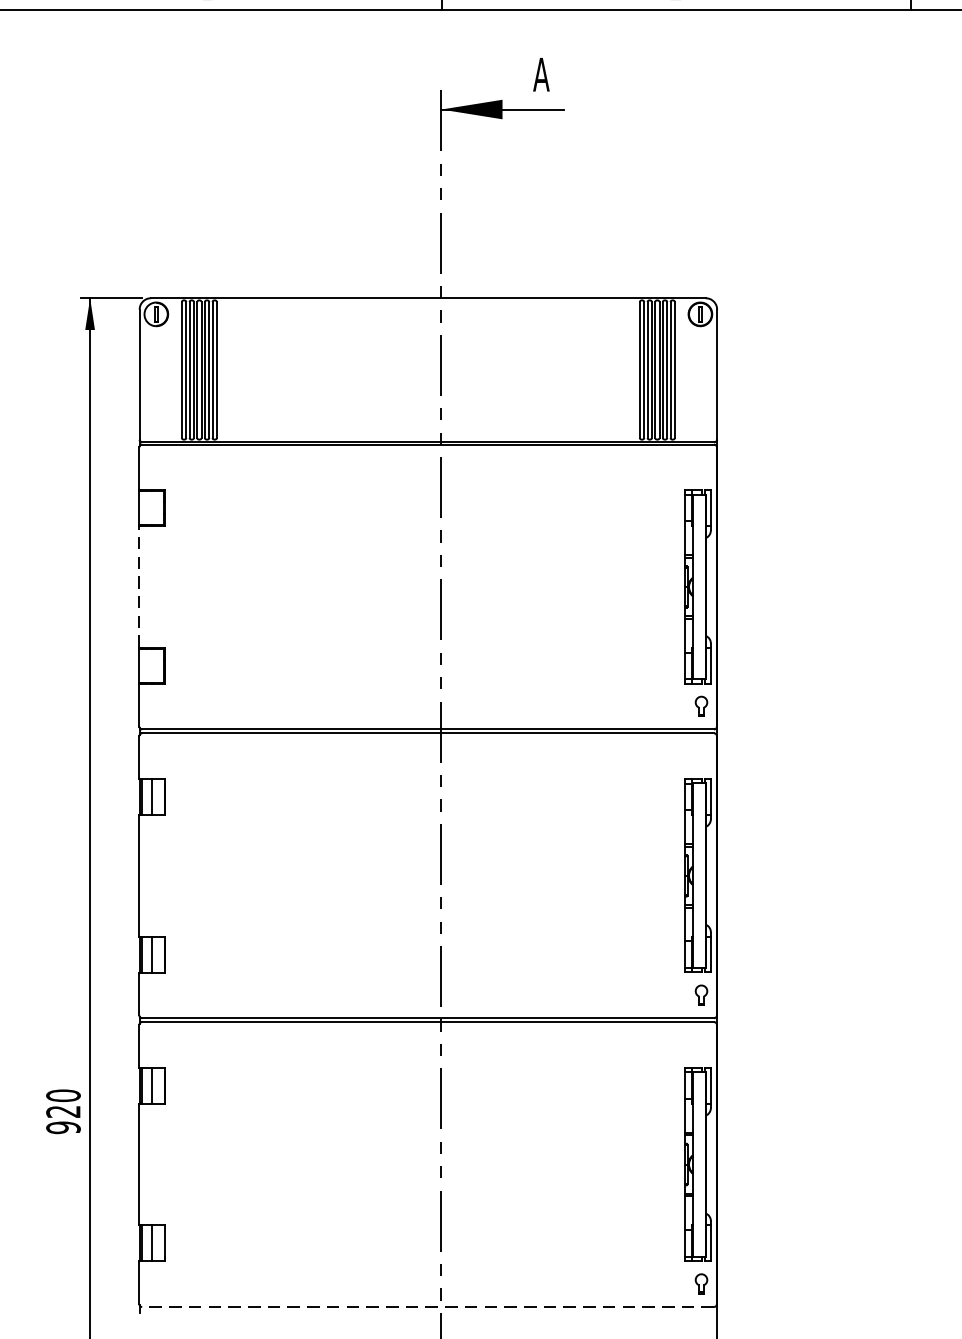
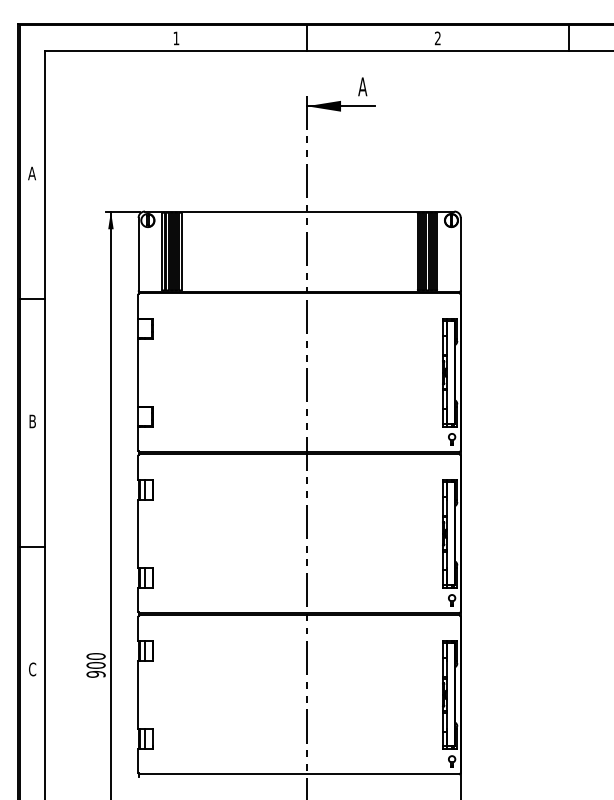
line: (139, 586) -> (138, 372), dashed -> solid
text: (62, 1111) -> (95, 665), 920 -> 900
line: (428, 1307) -> (299, 774), dashed -> solid

